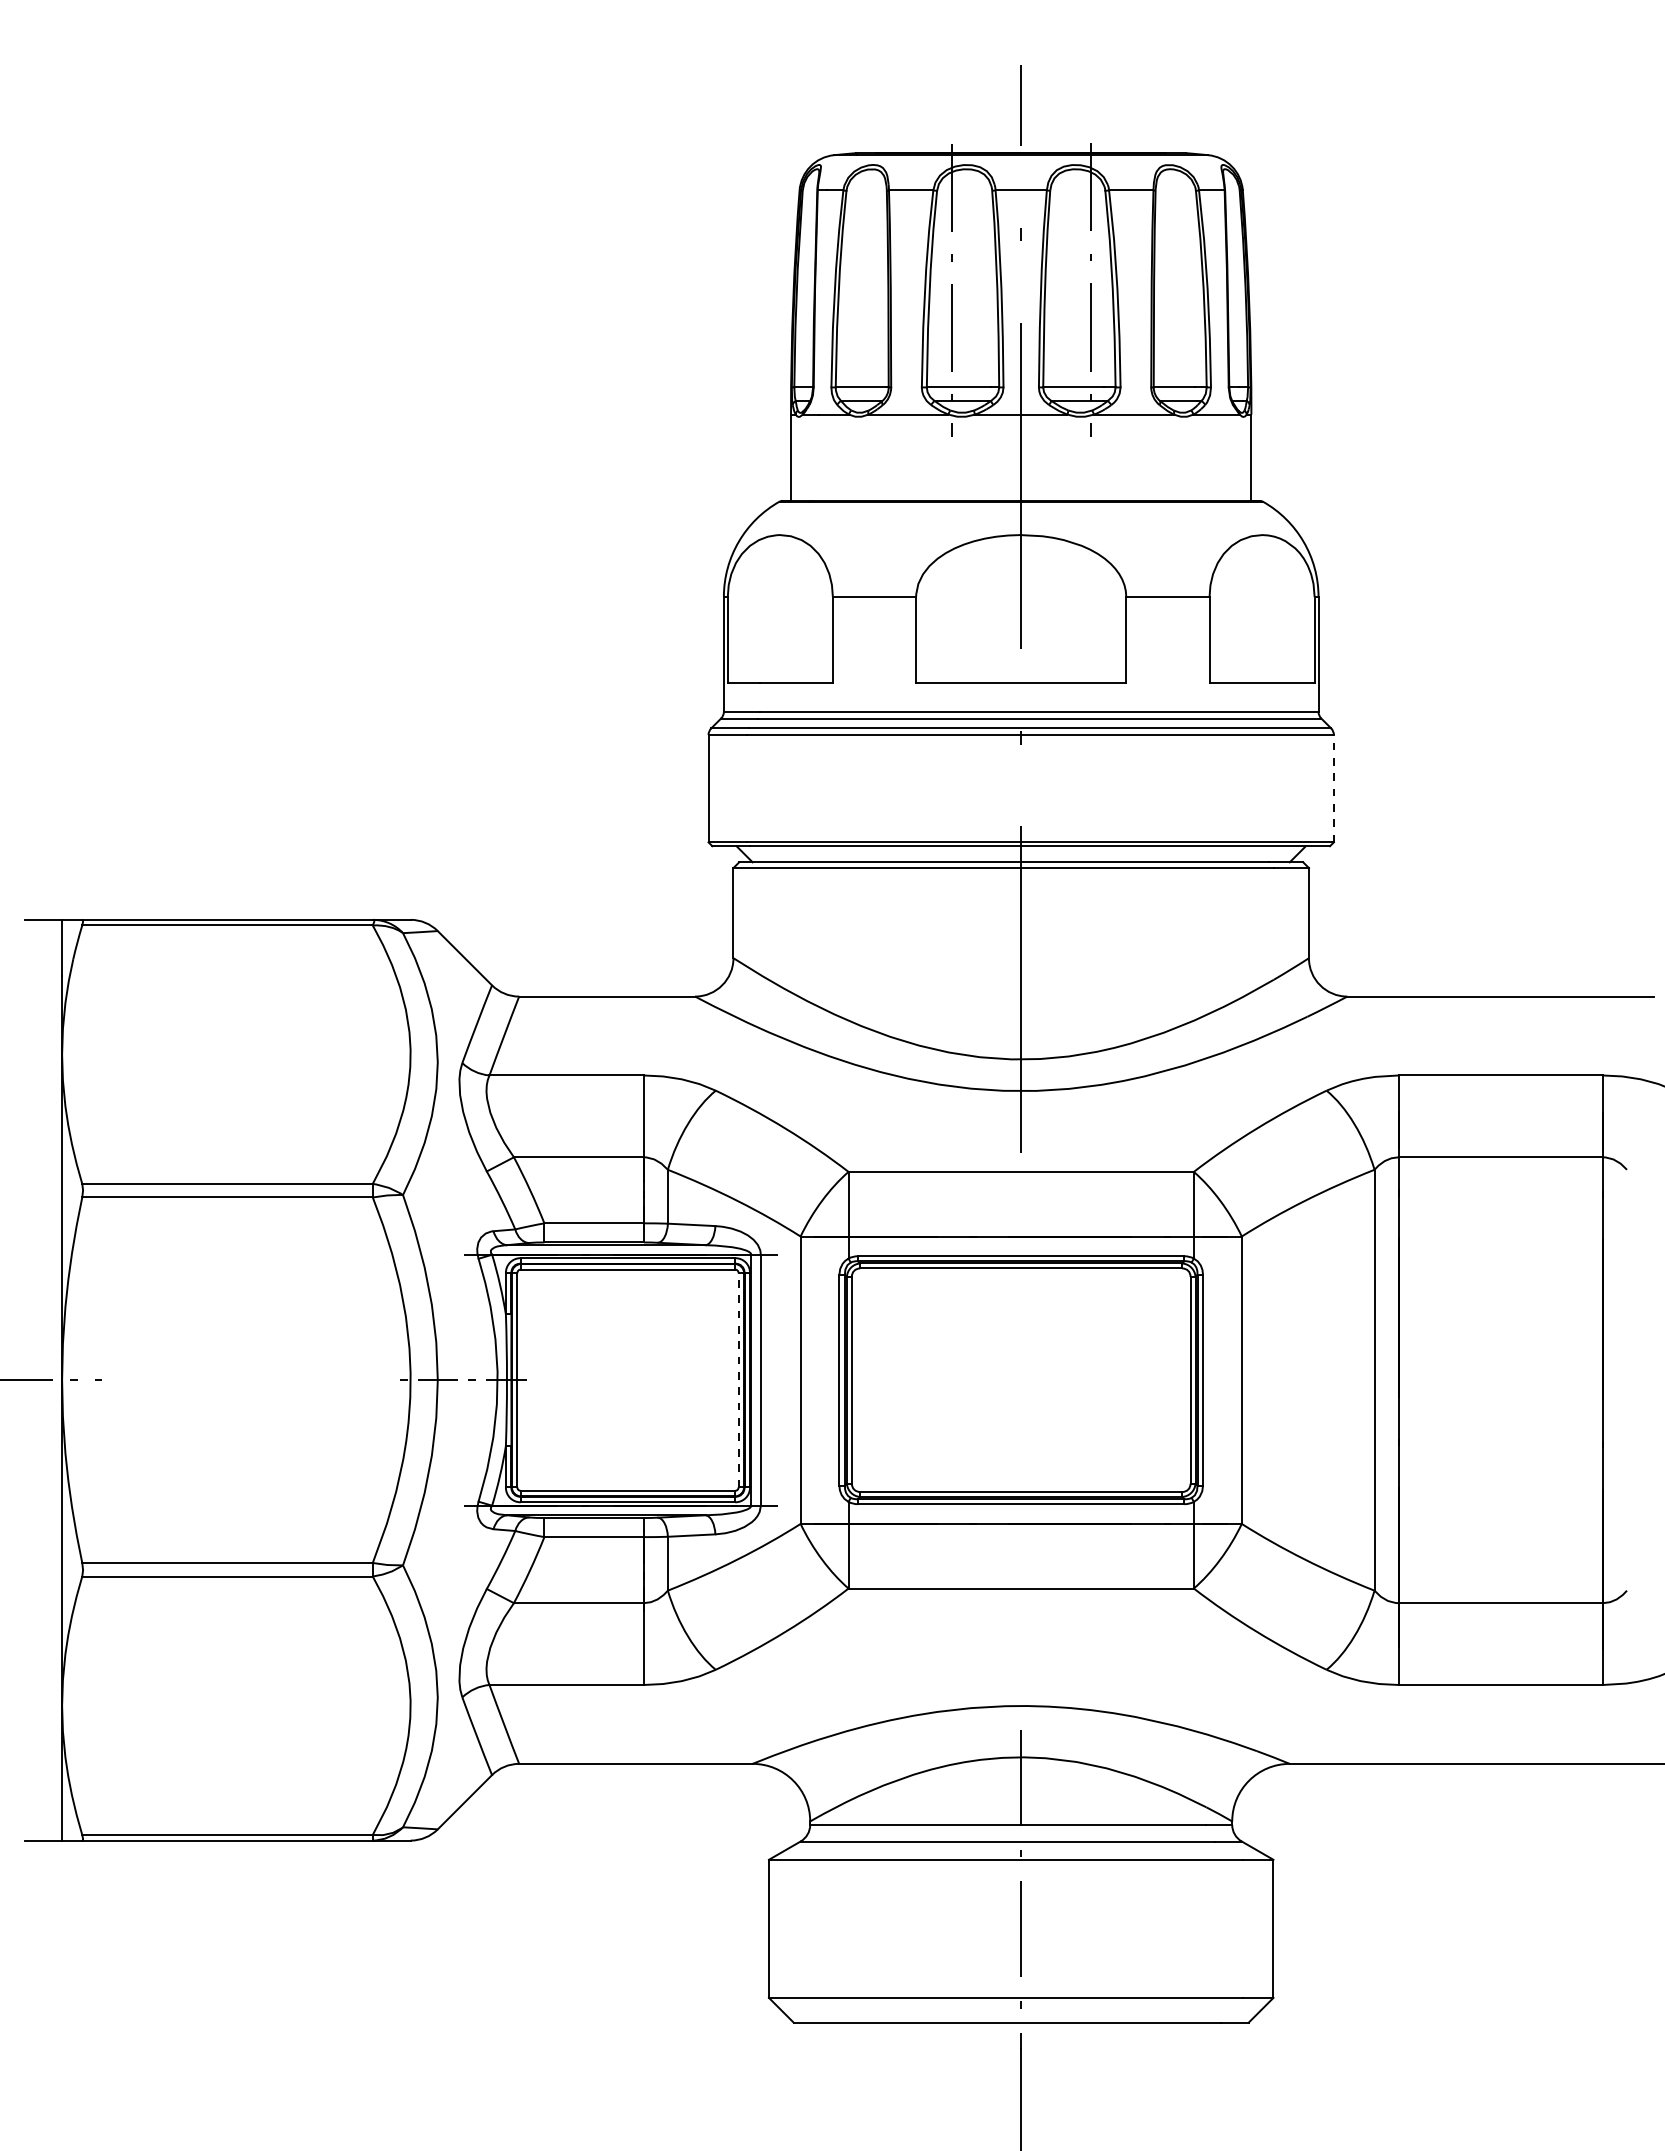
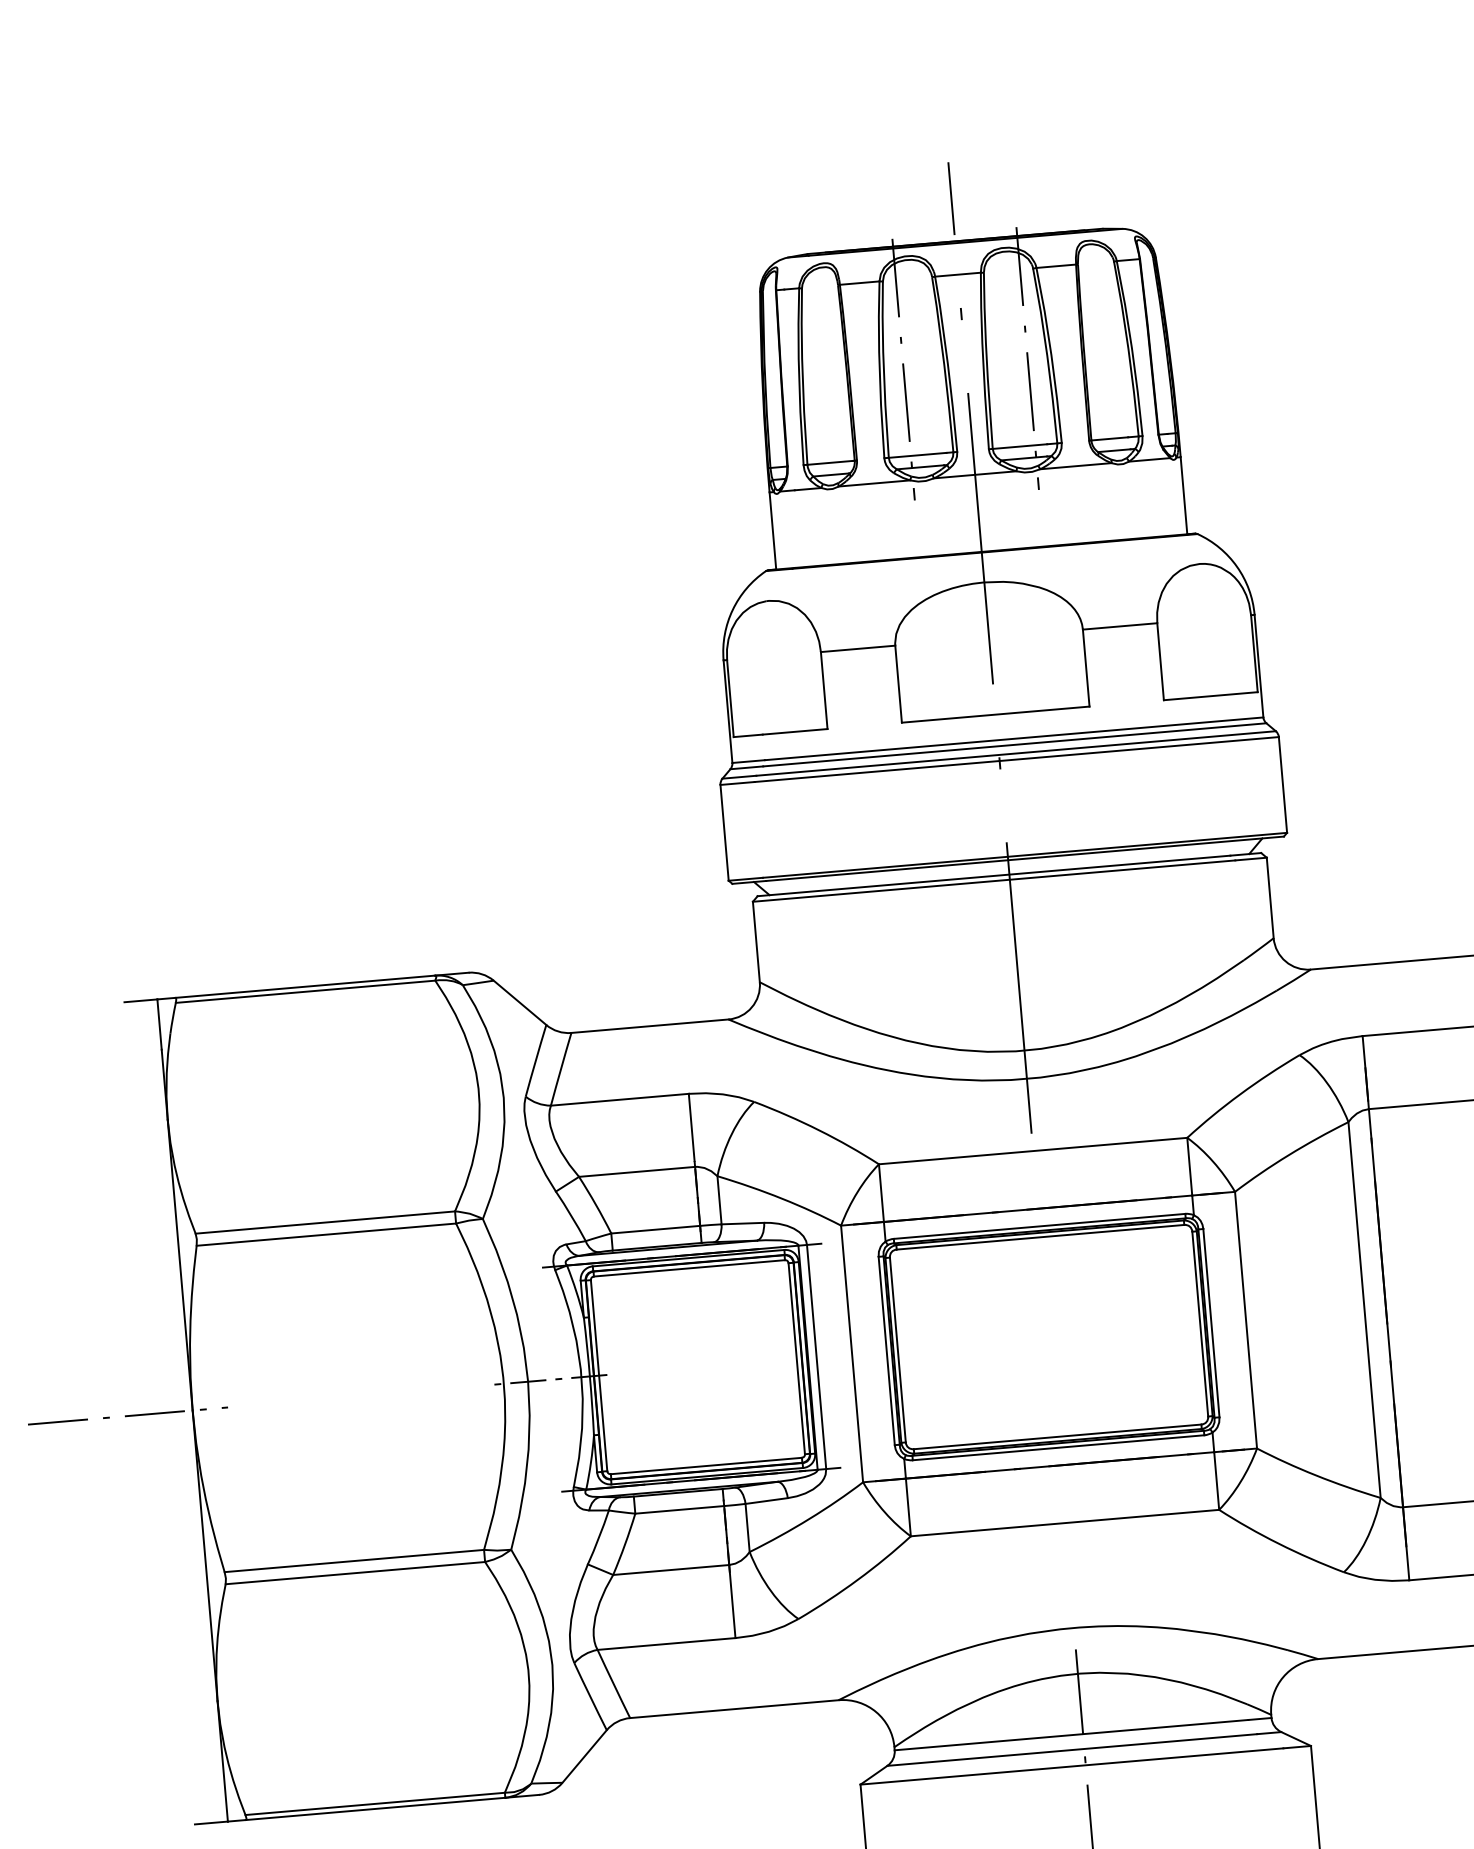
line: (1333, 788) -> (1282, 784), dashed -> solid
line: (738, 1380) -> (796, 1358), dashed -> solid

